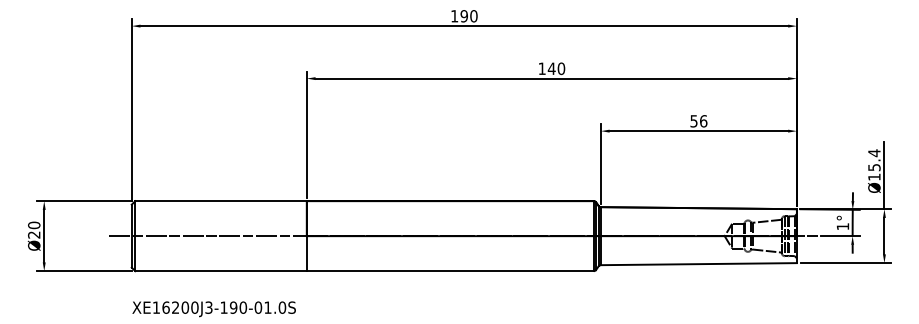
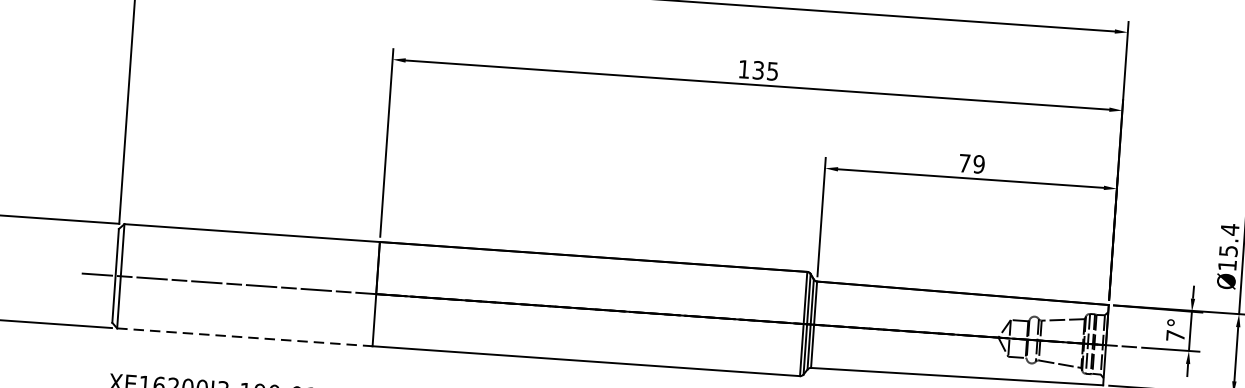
text: (556, 68) -> (765, 70), 140 -> 135
text: (698, 121) -> (971, 164), 56 -> 79
text: (842, 226) -> (1174, 335), 1° -> 7°
line: (221, 271) -> (245, 337), solid -> dashed

